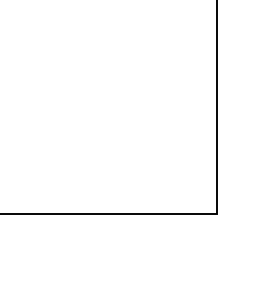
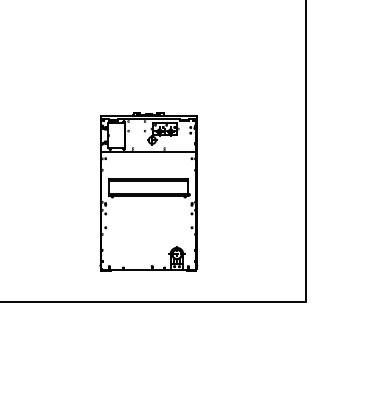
part: (105, 135) -> (148, 191), added

